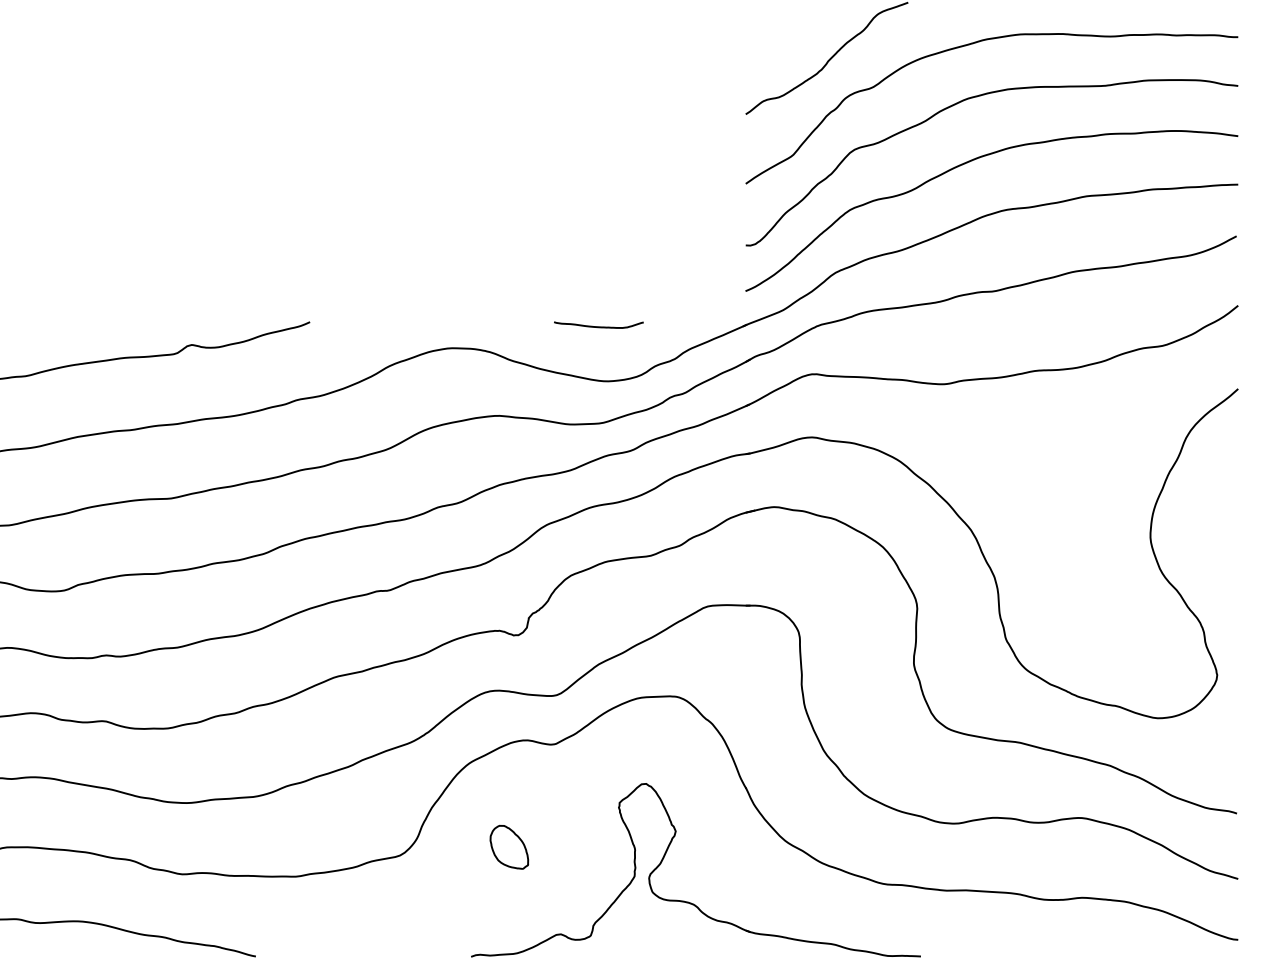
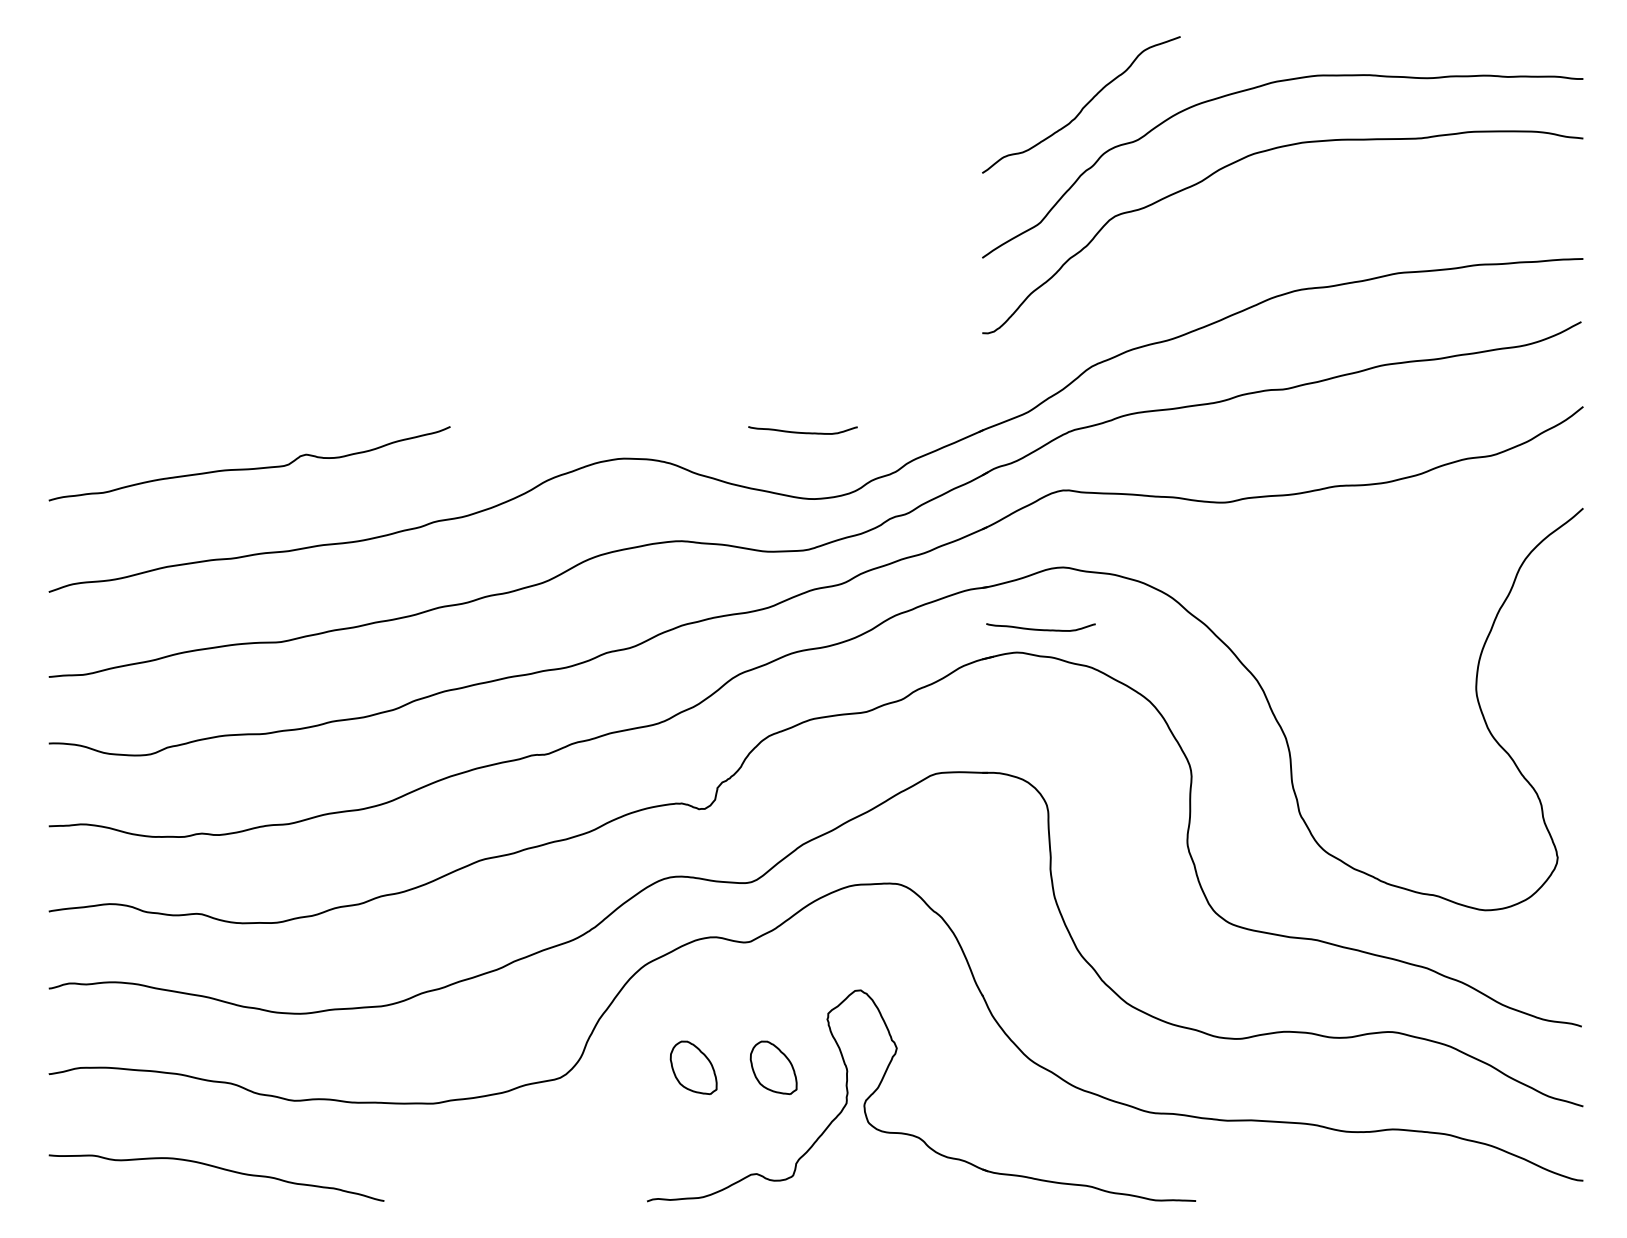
curve: (970, 162) -> (1256, 231), removed
curve: (793, 488) -> (1040, 629), added
part: (574, 847) -> (773, 1067), added

